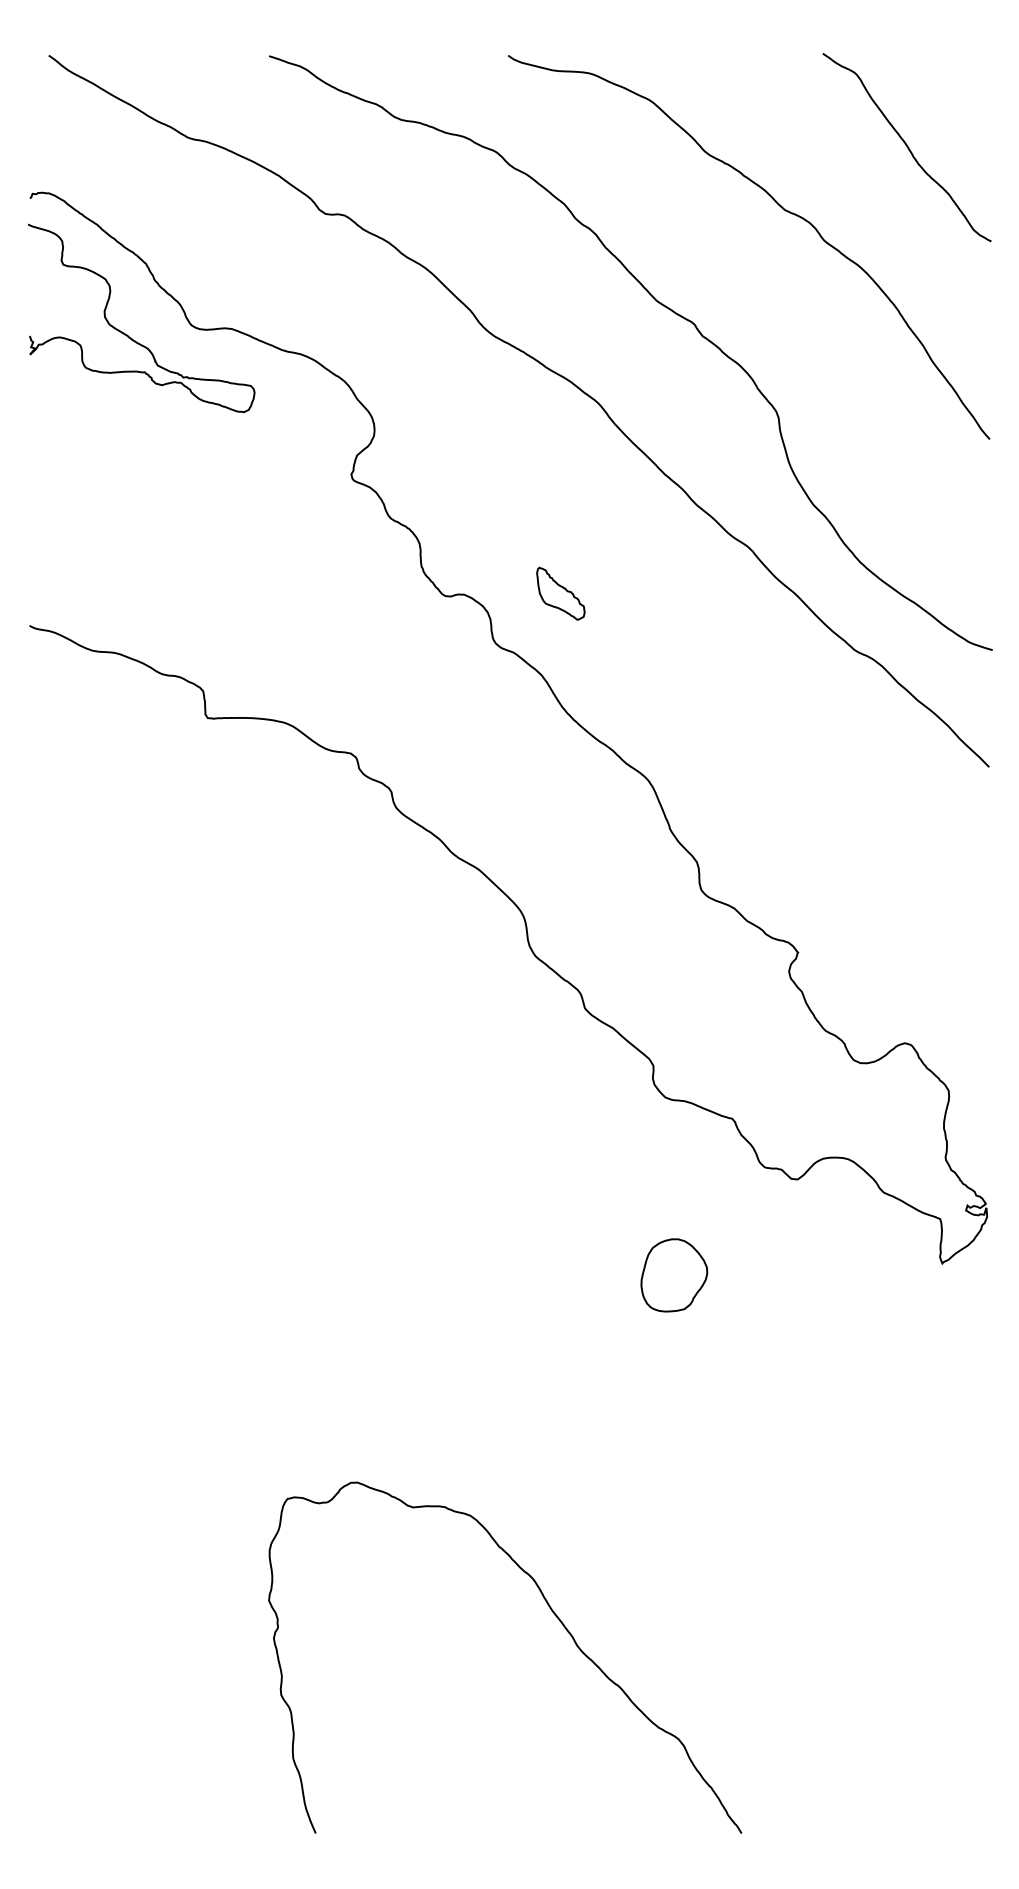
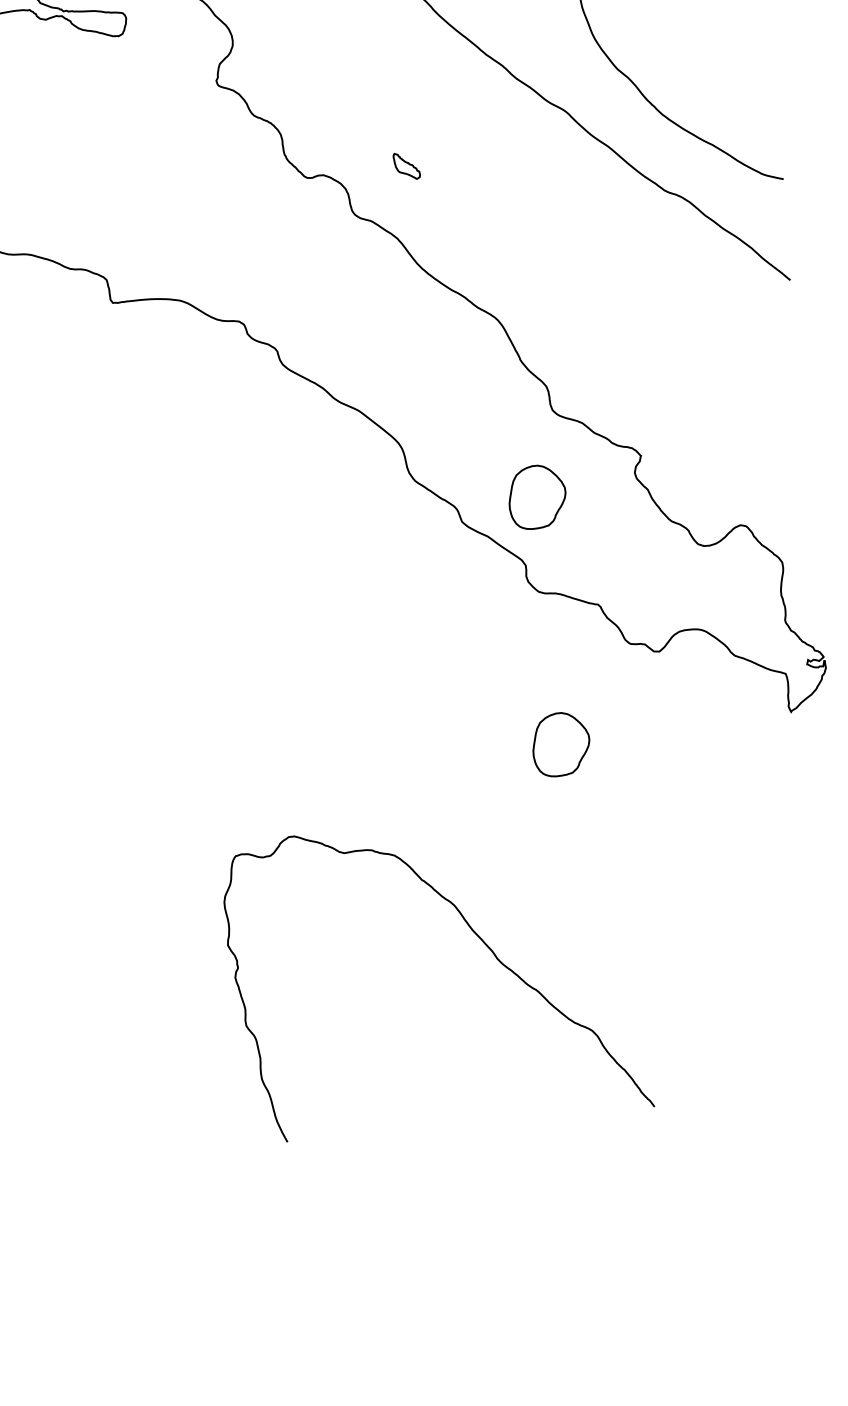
part: (560, 593) -> (406, 166), size x0.6
part: (674, 988) -> (537, 497), added
curve: (554, 1615) -> (475, 934), moved

